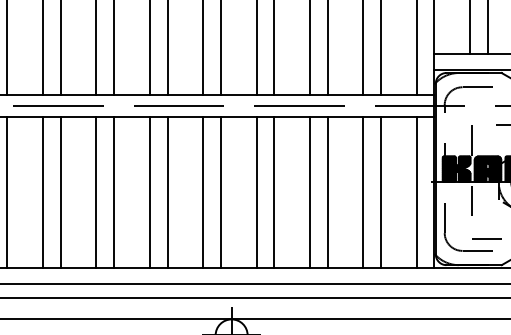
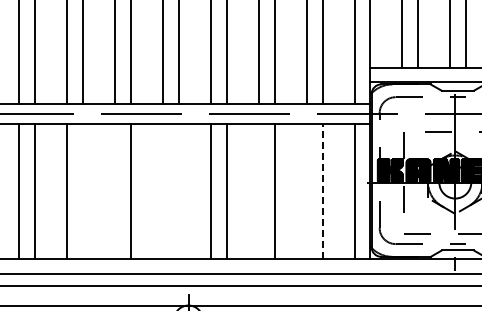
line: (114, 192) -> (83, 191), removed
line: (150, 192) -> (115, 191), removed
line: (202, 192) -> (162, 191), removed
line: (220, 192) -> (178, 191), removed
line: (309, 192) -> (258, 191), removed
line: (363, 192) -> (306, 191), removed
line: (381, 192) -> (322, 191), solid -> dashed

